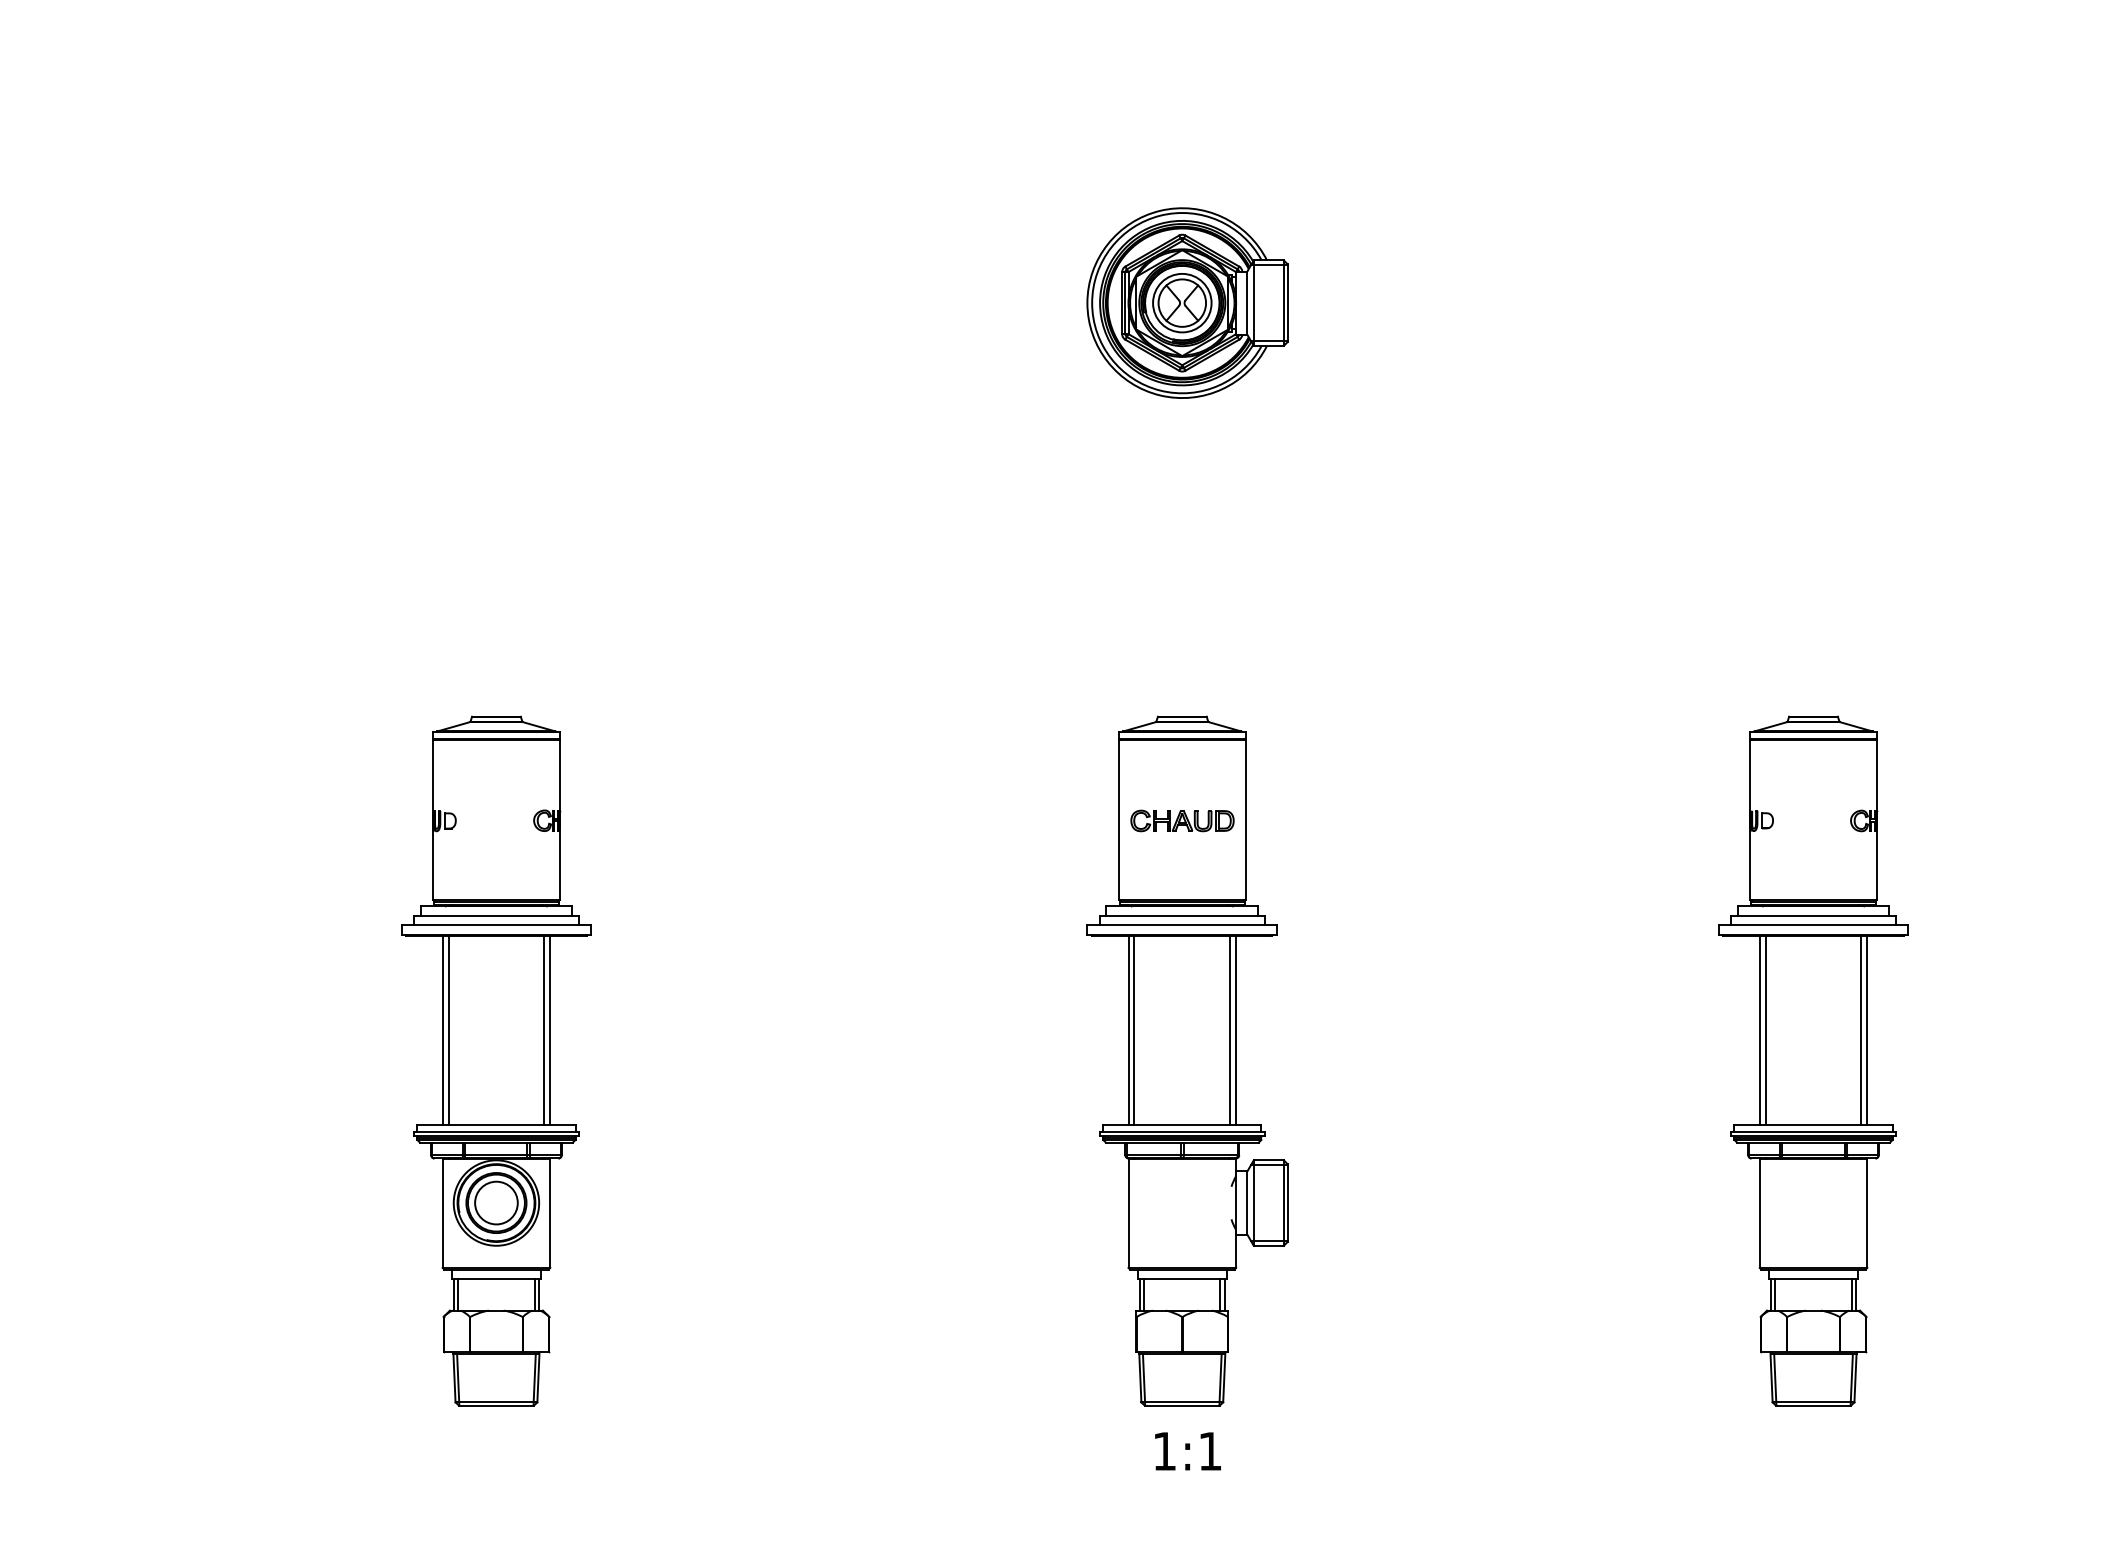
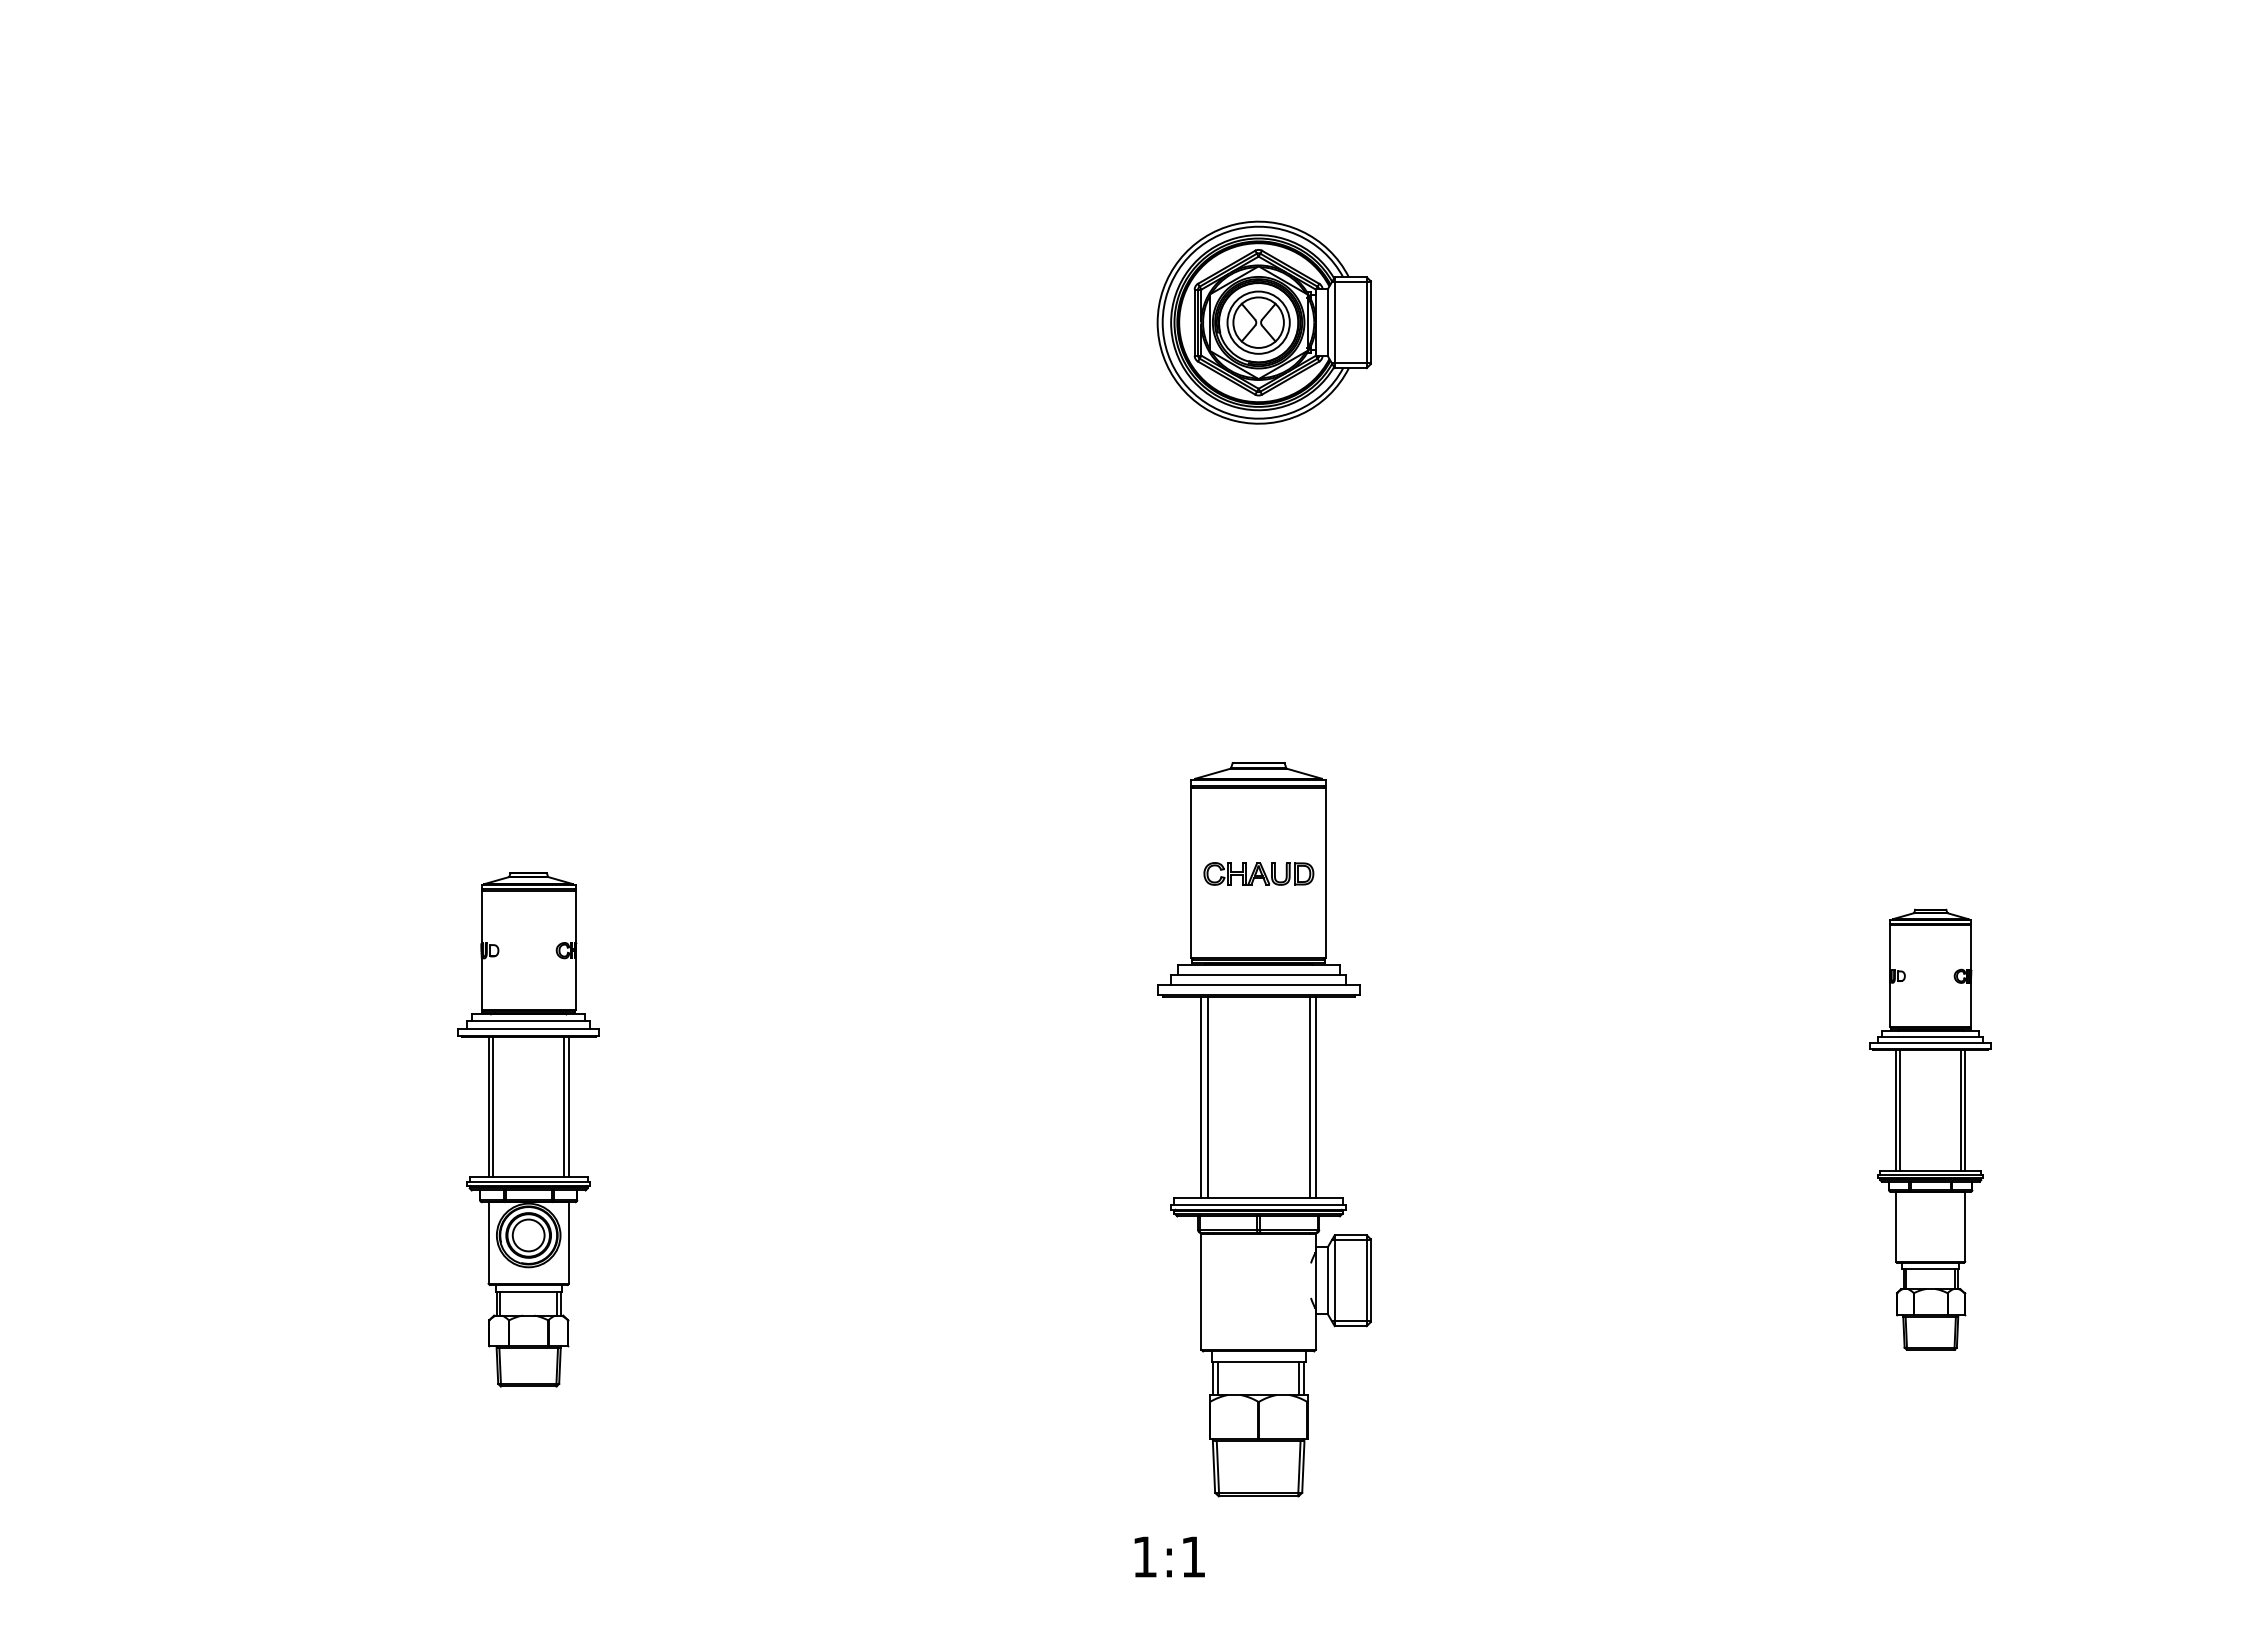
part: (496, 1061) -> (528, 1129), size x0.7
part: (1813, 1061) -> (1930, 1129), size x0.6
text: (1187, 1450) -> (1169, 1556), moved

